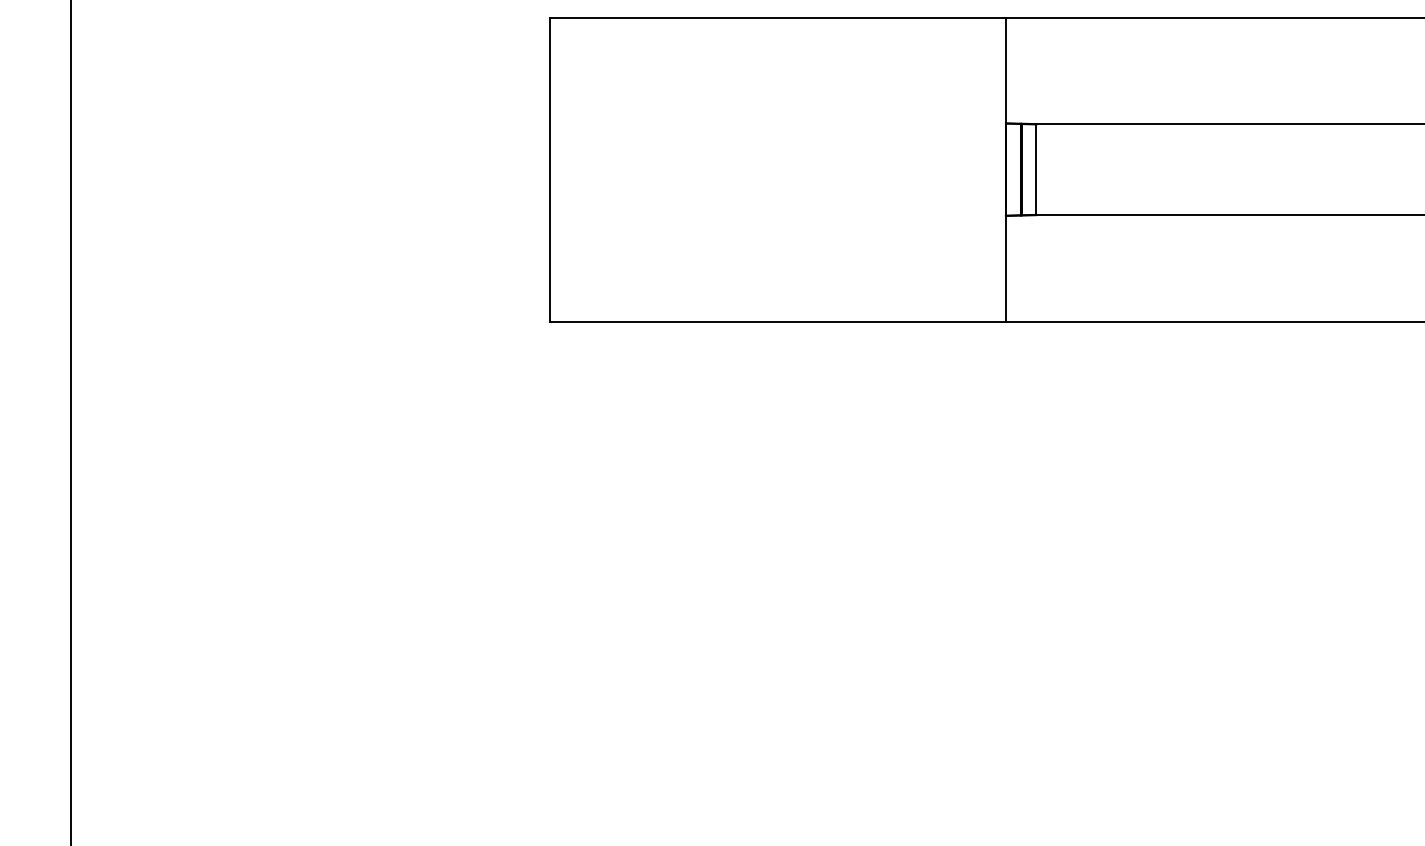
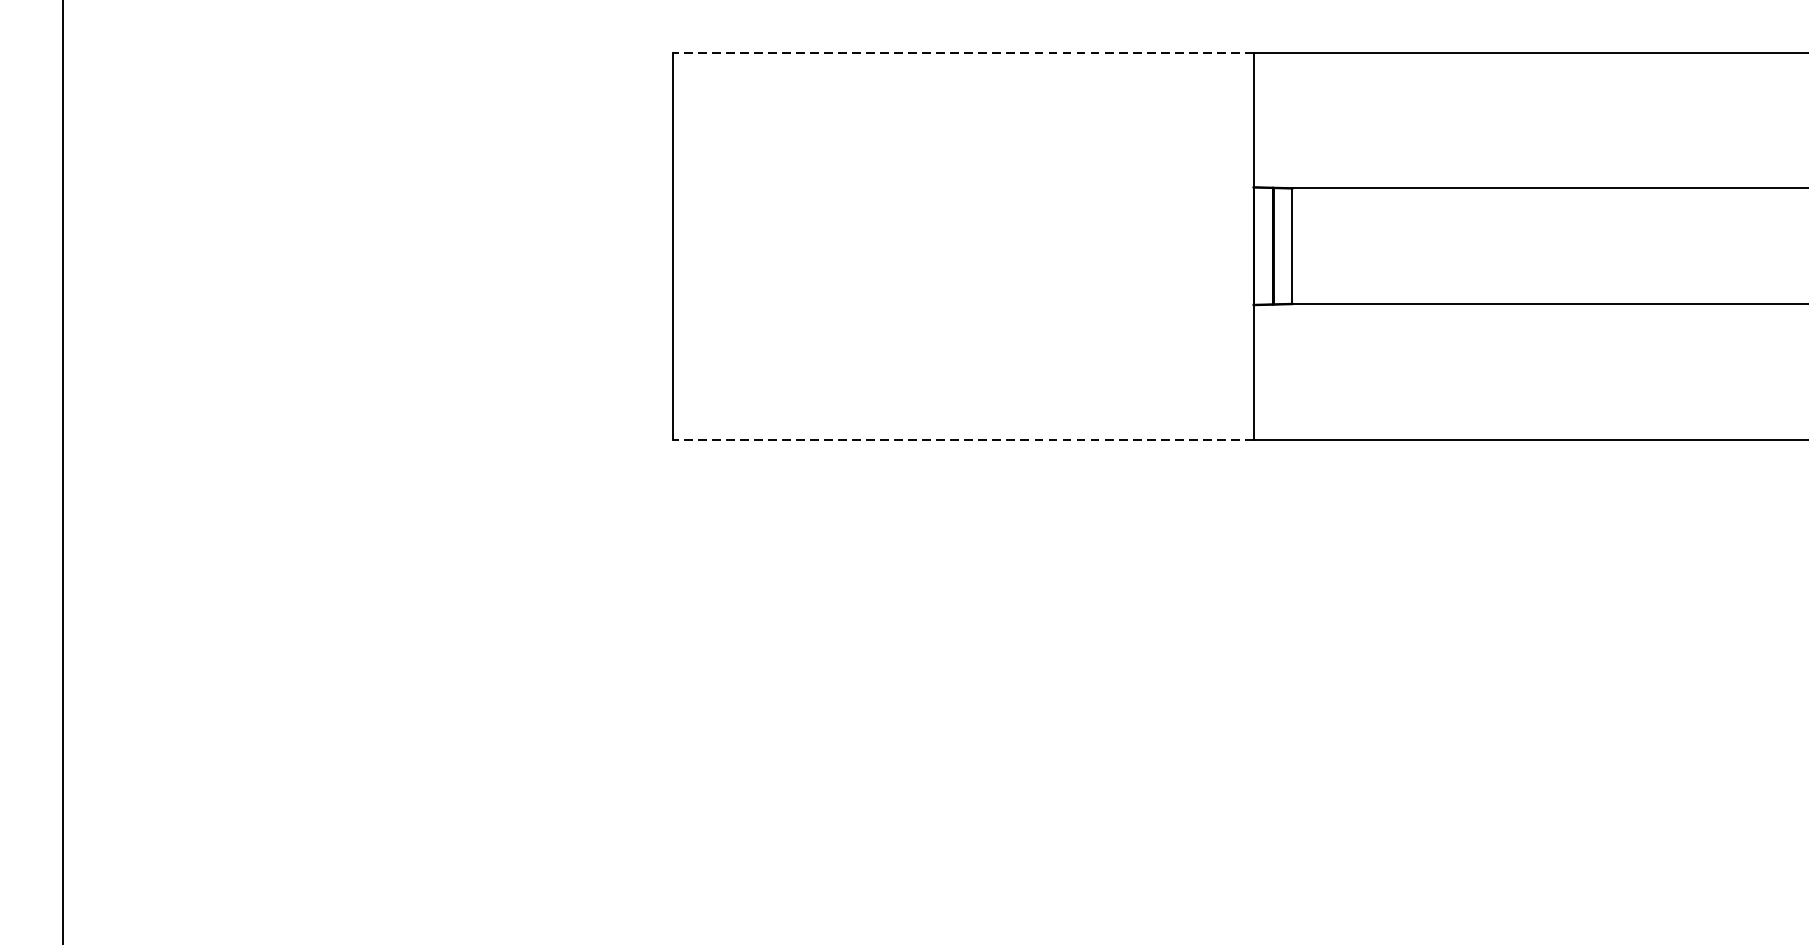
line: (778, 17) -> (963, 52), solid -> dashed
line: (778, 321) -> (963, 439), solid -> dashed

